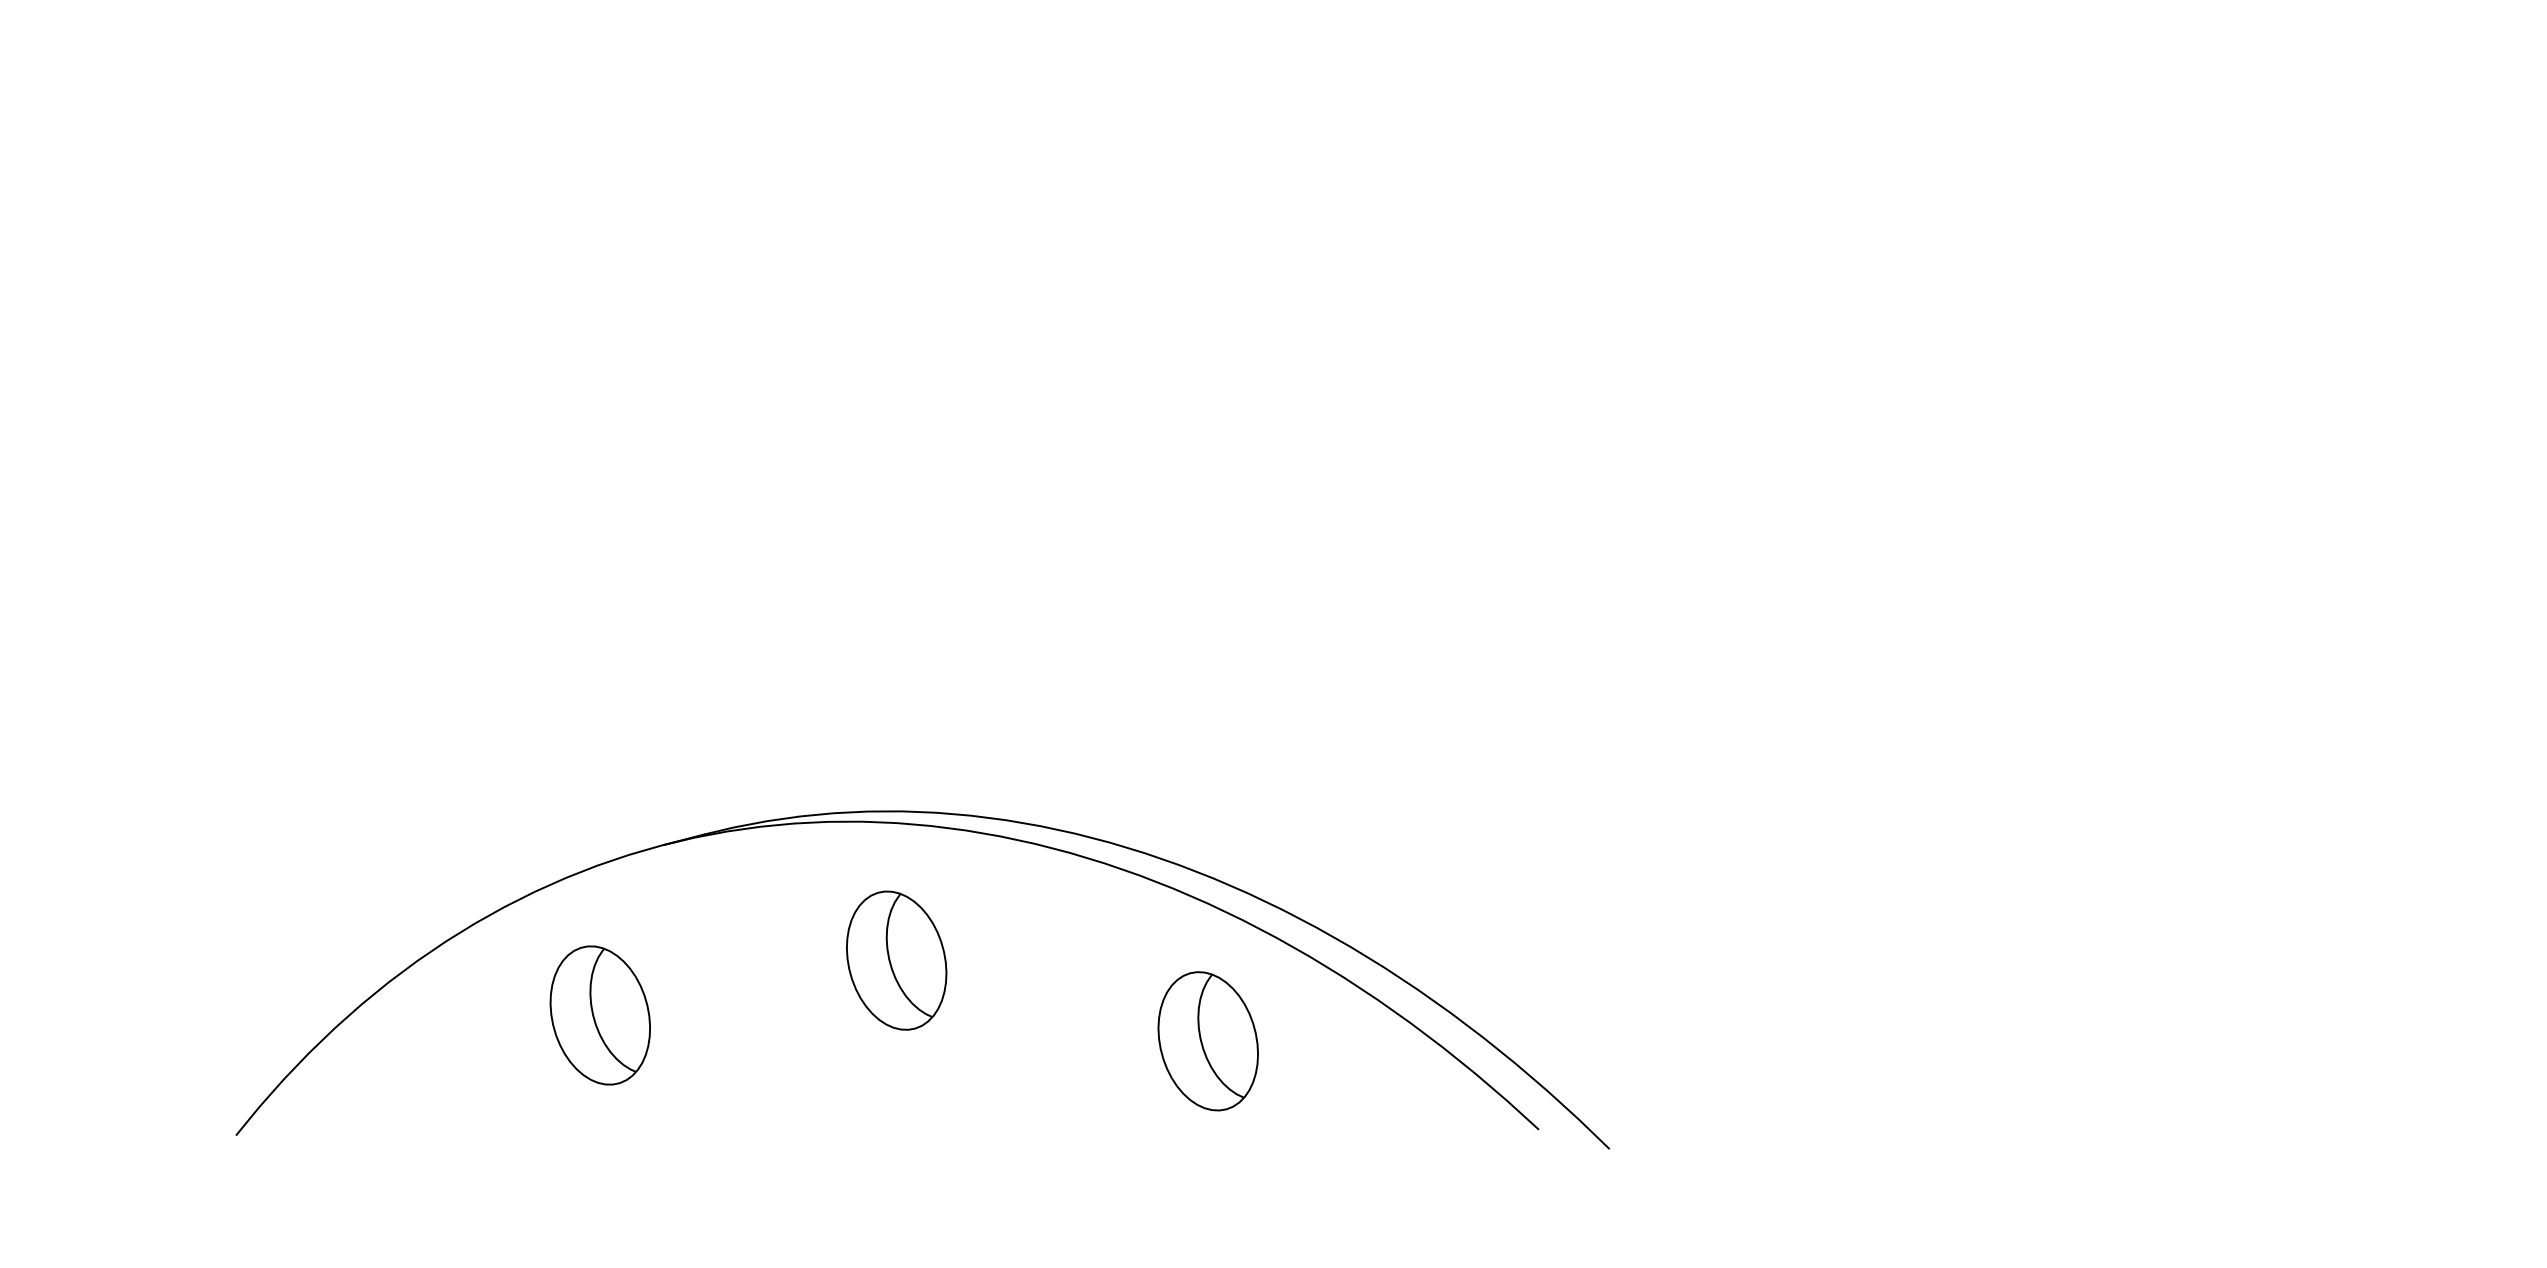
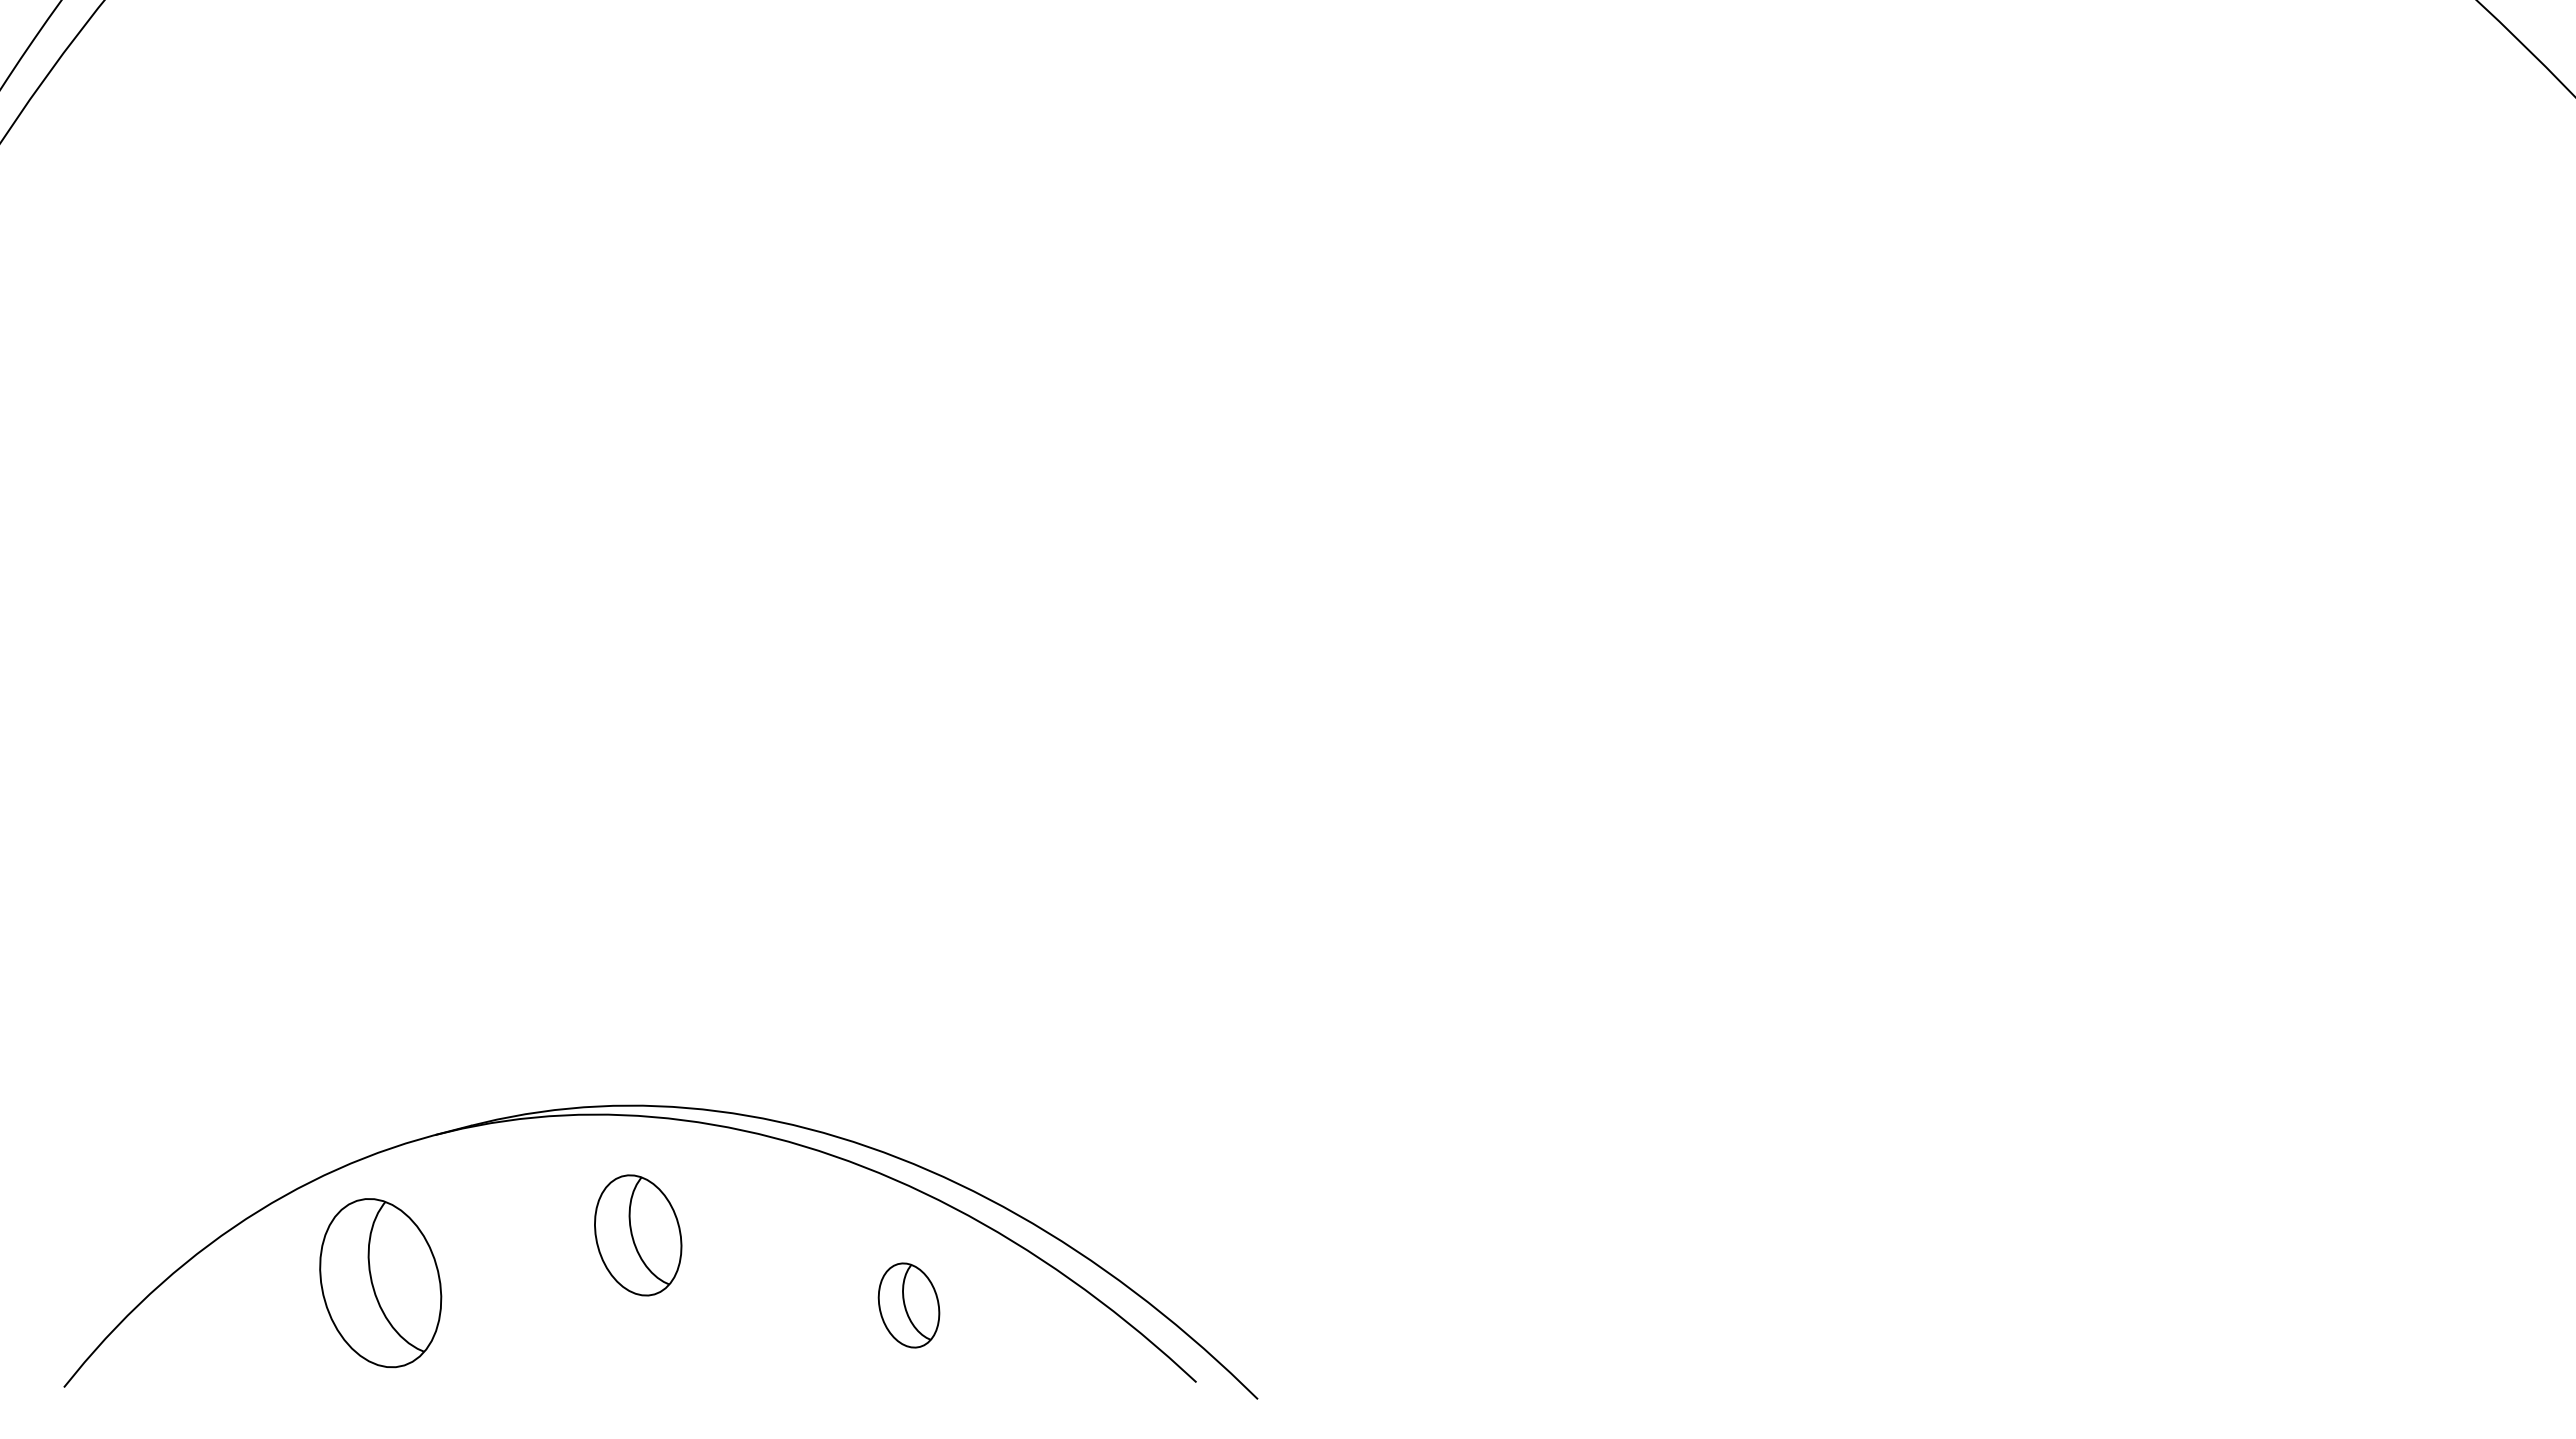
part: (600, 1014) -> (380, 1282), size x1.4
part: (1207, 1041) -> (908, 1305), size x0.7

